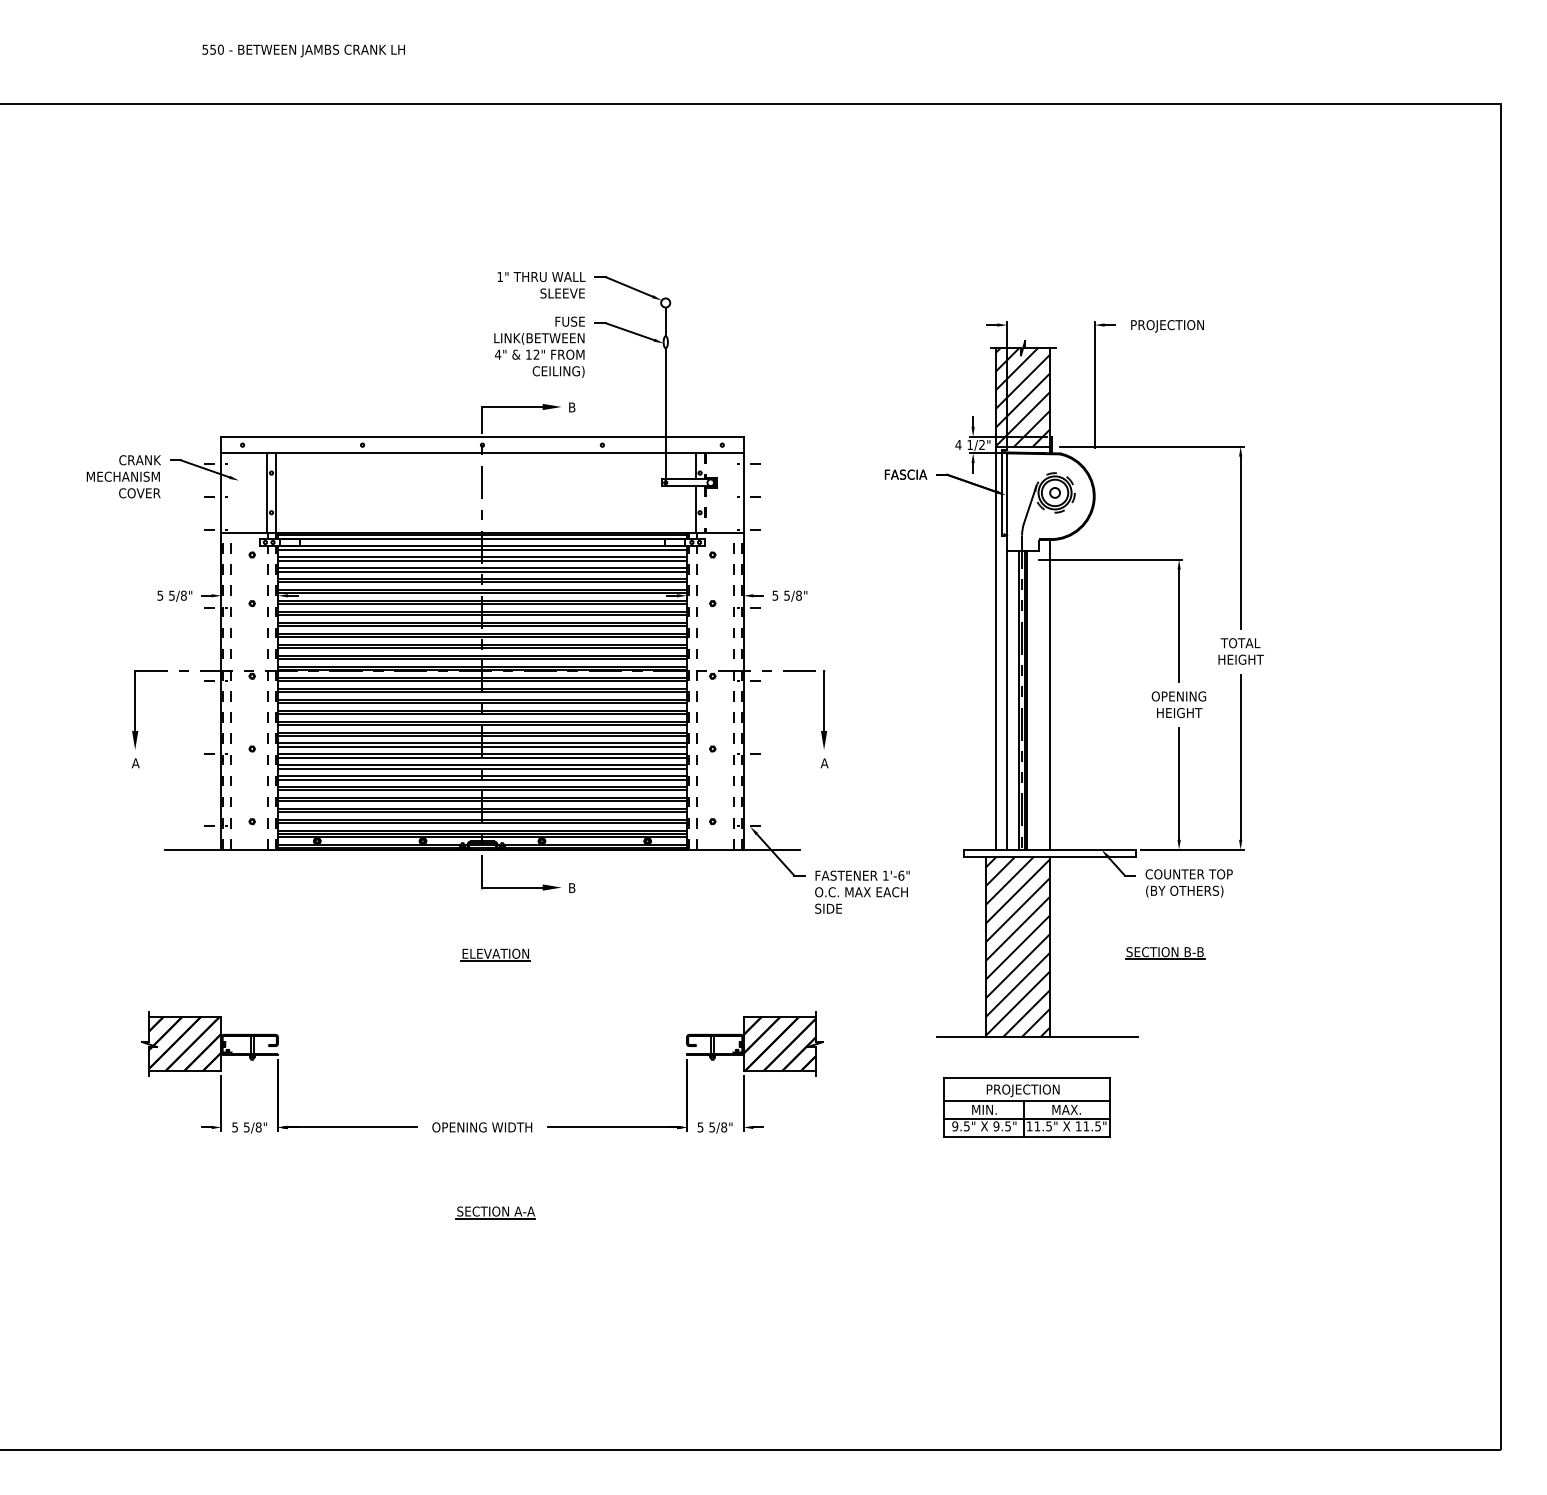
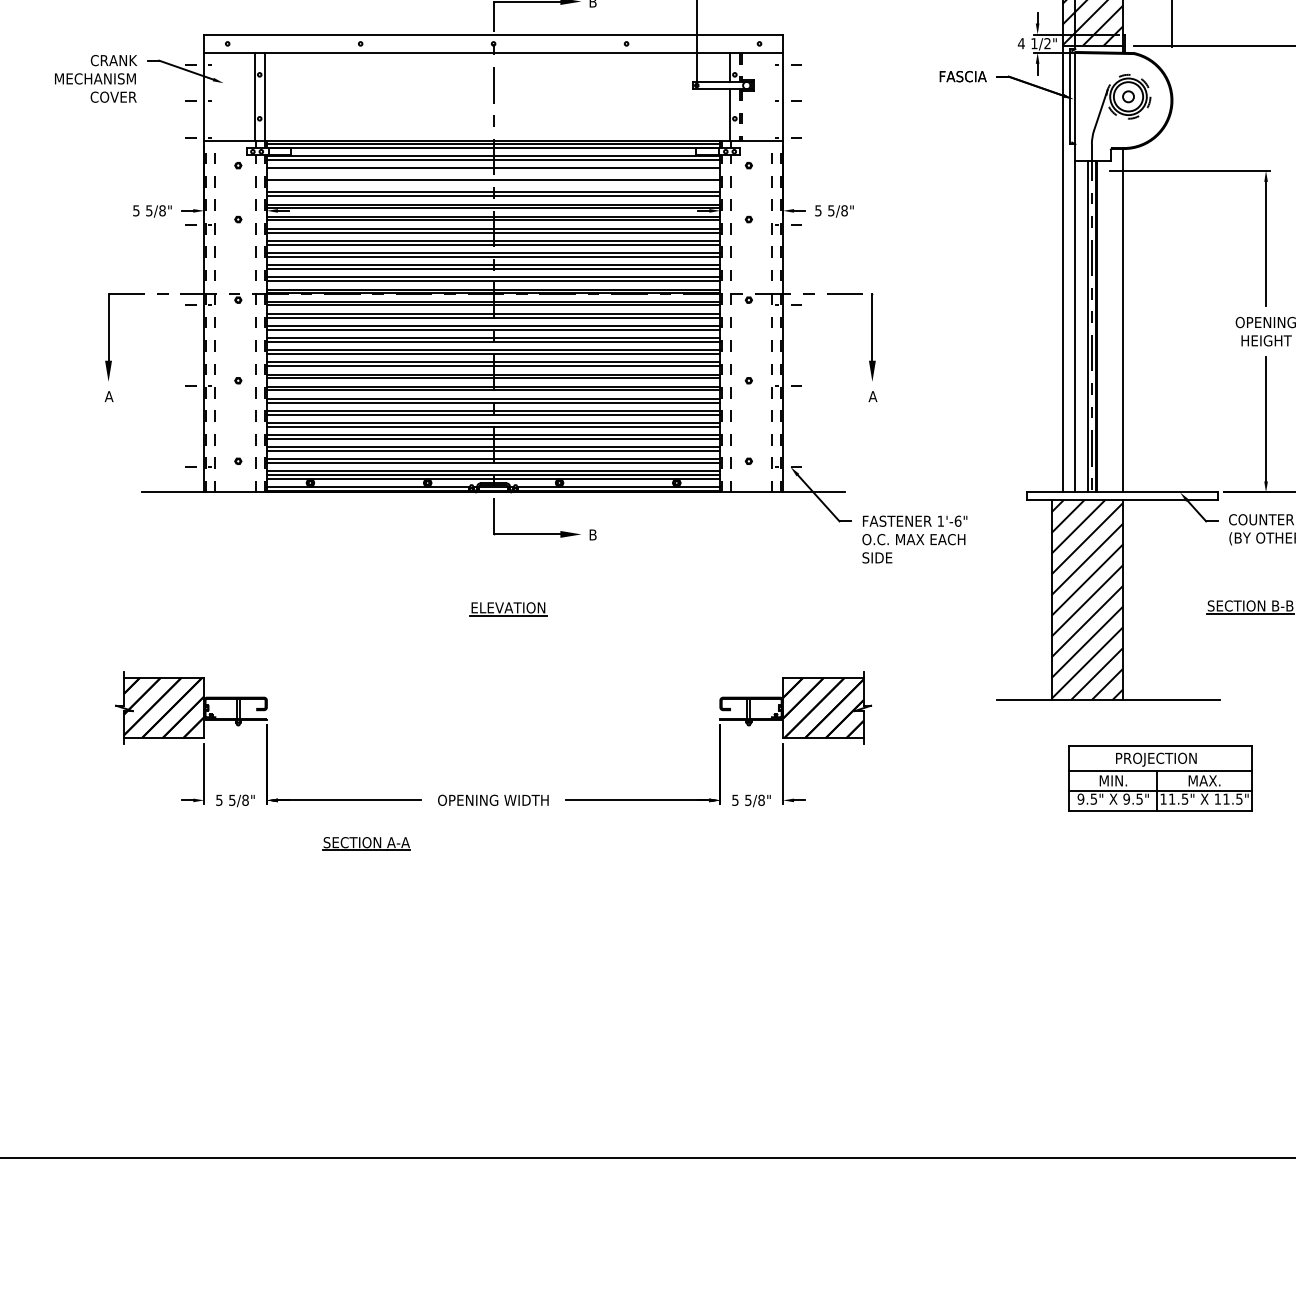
line: (482, 560) -> (493, 171), removed
line: (482, 571) -> (493, 183), removed
part: (1026, 1107) -> (1160, 778), moved
part: (495, 1212) -> (366, 843), moved

